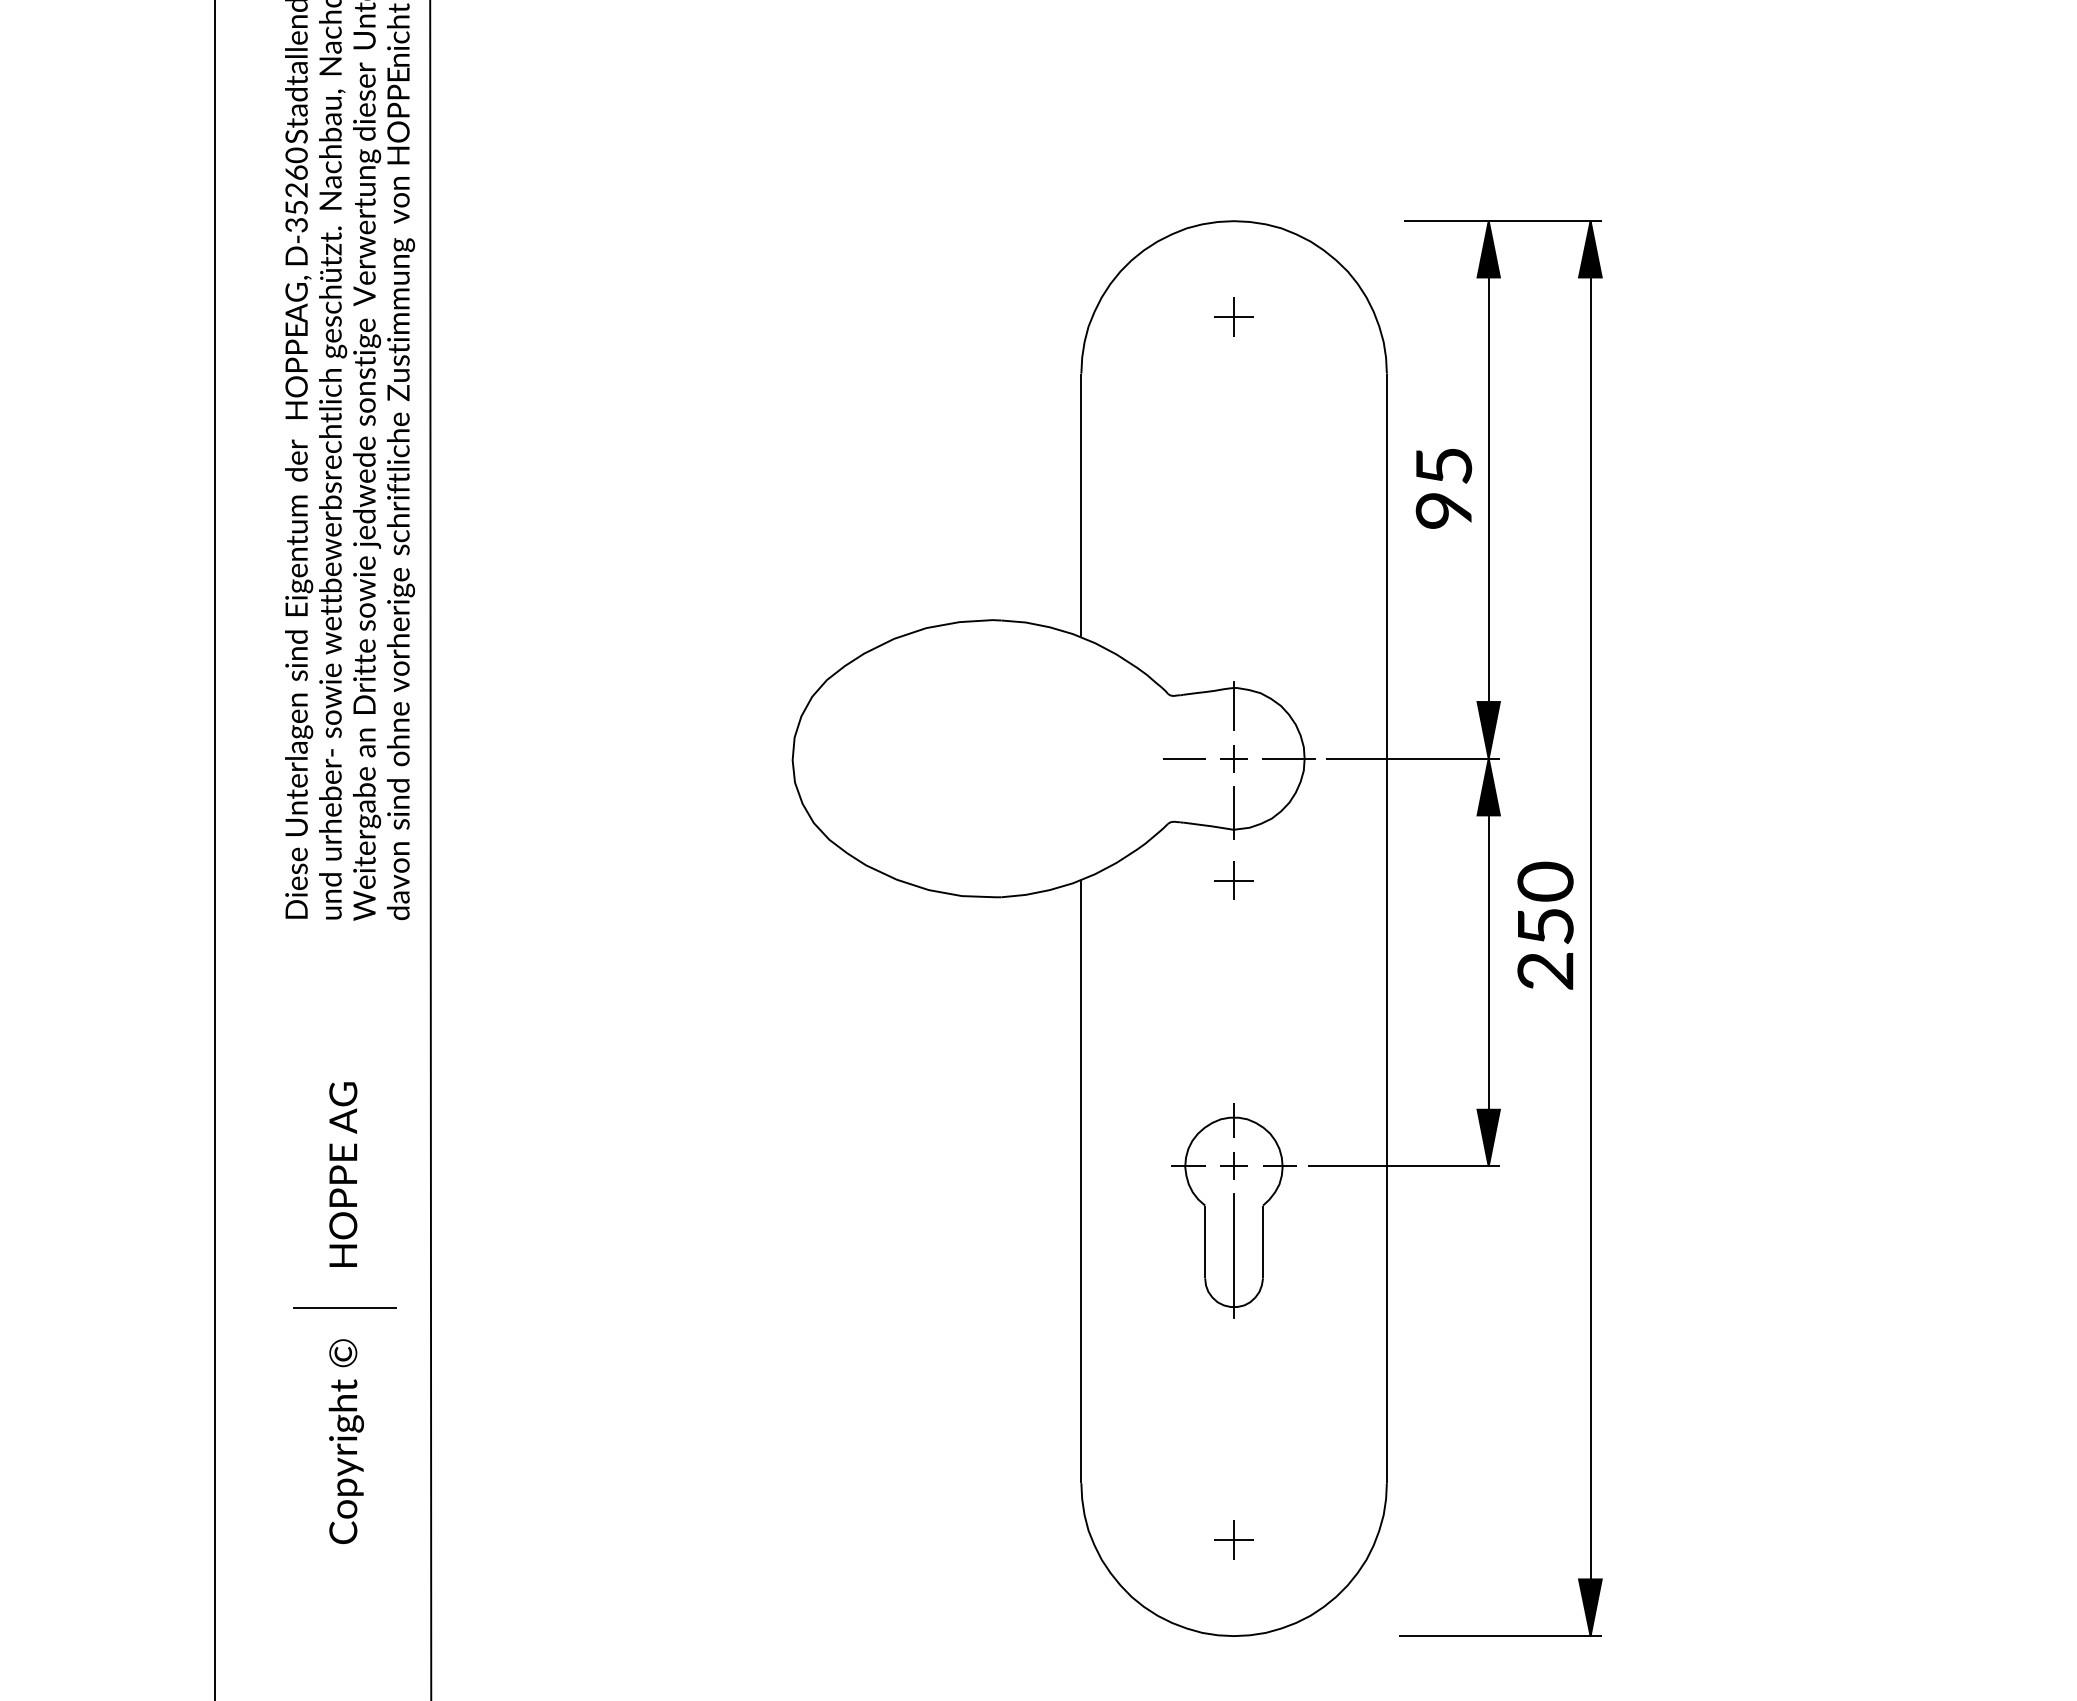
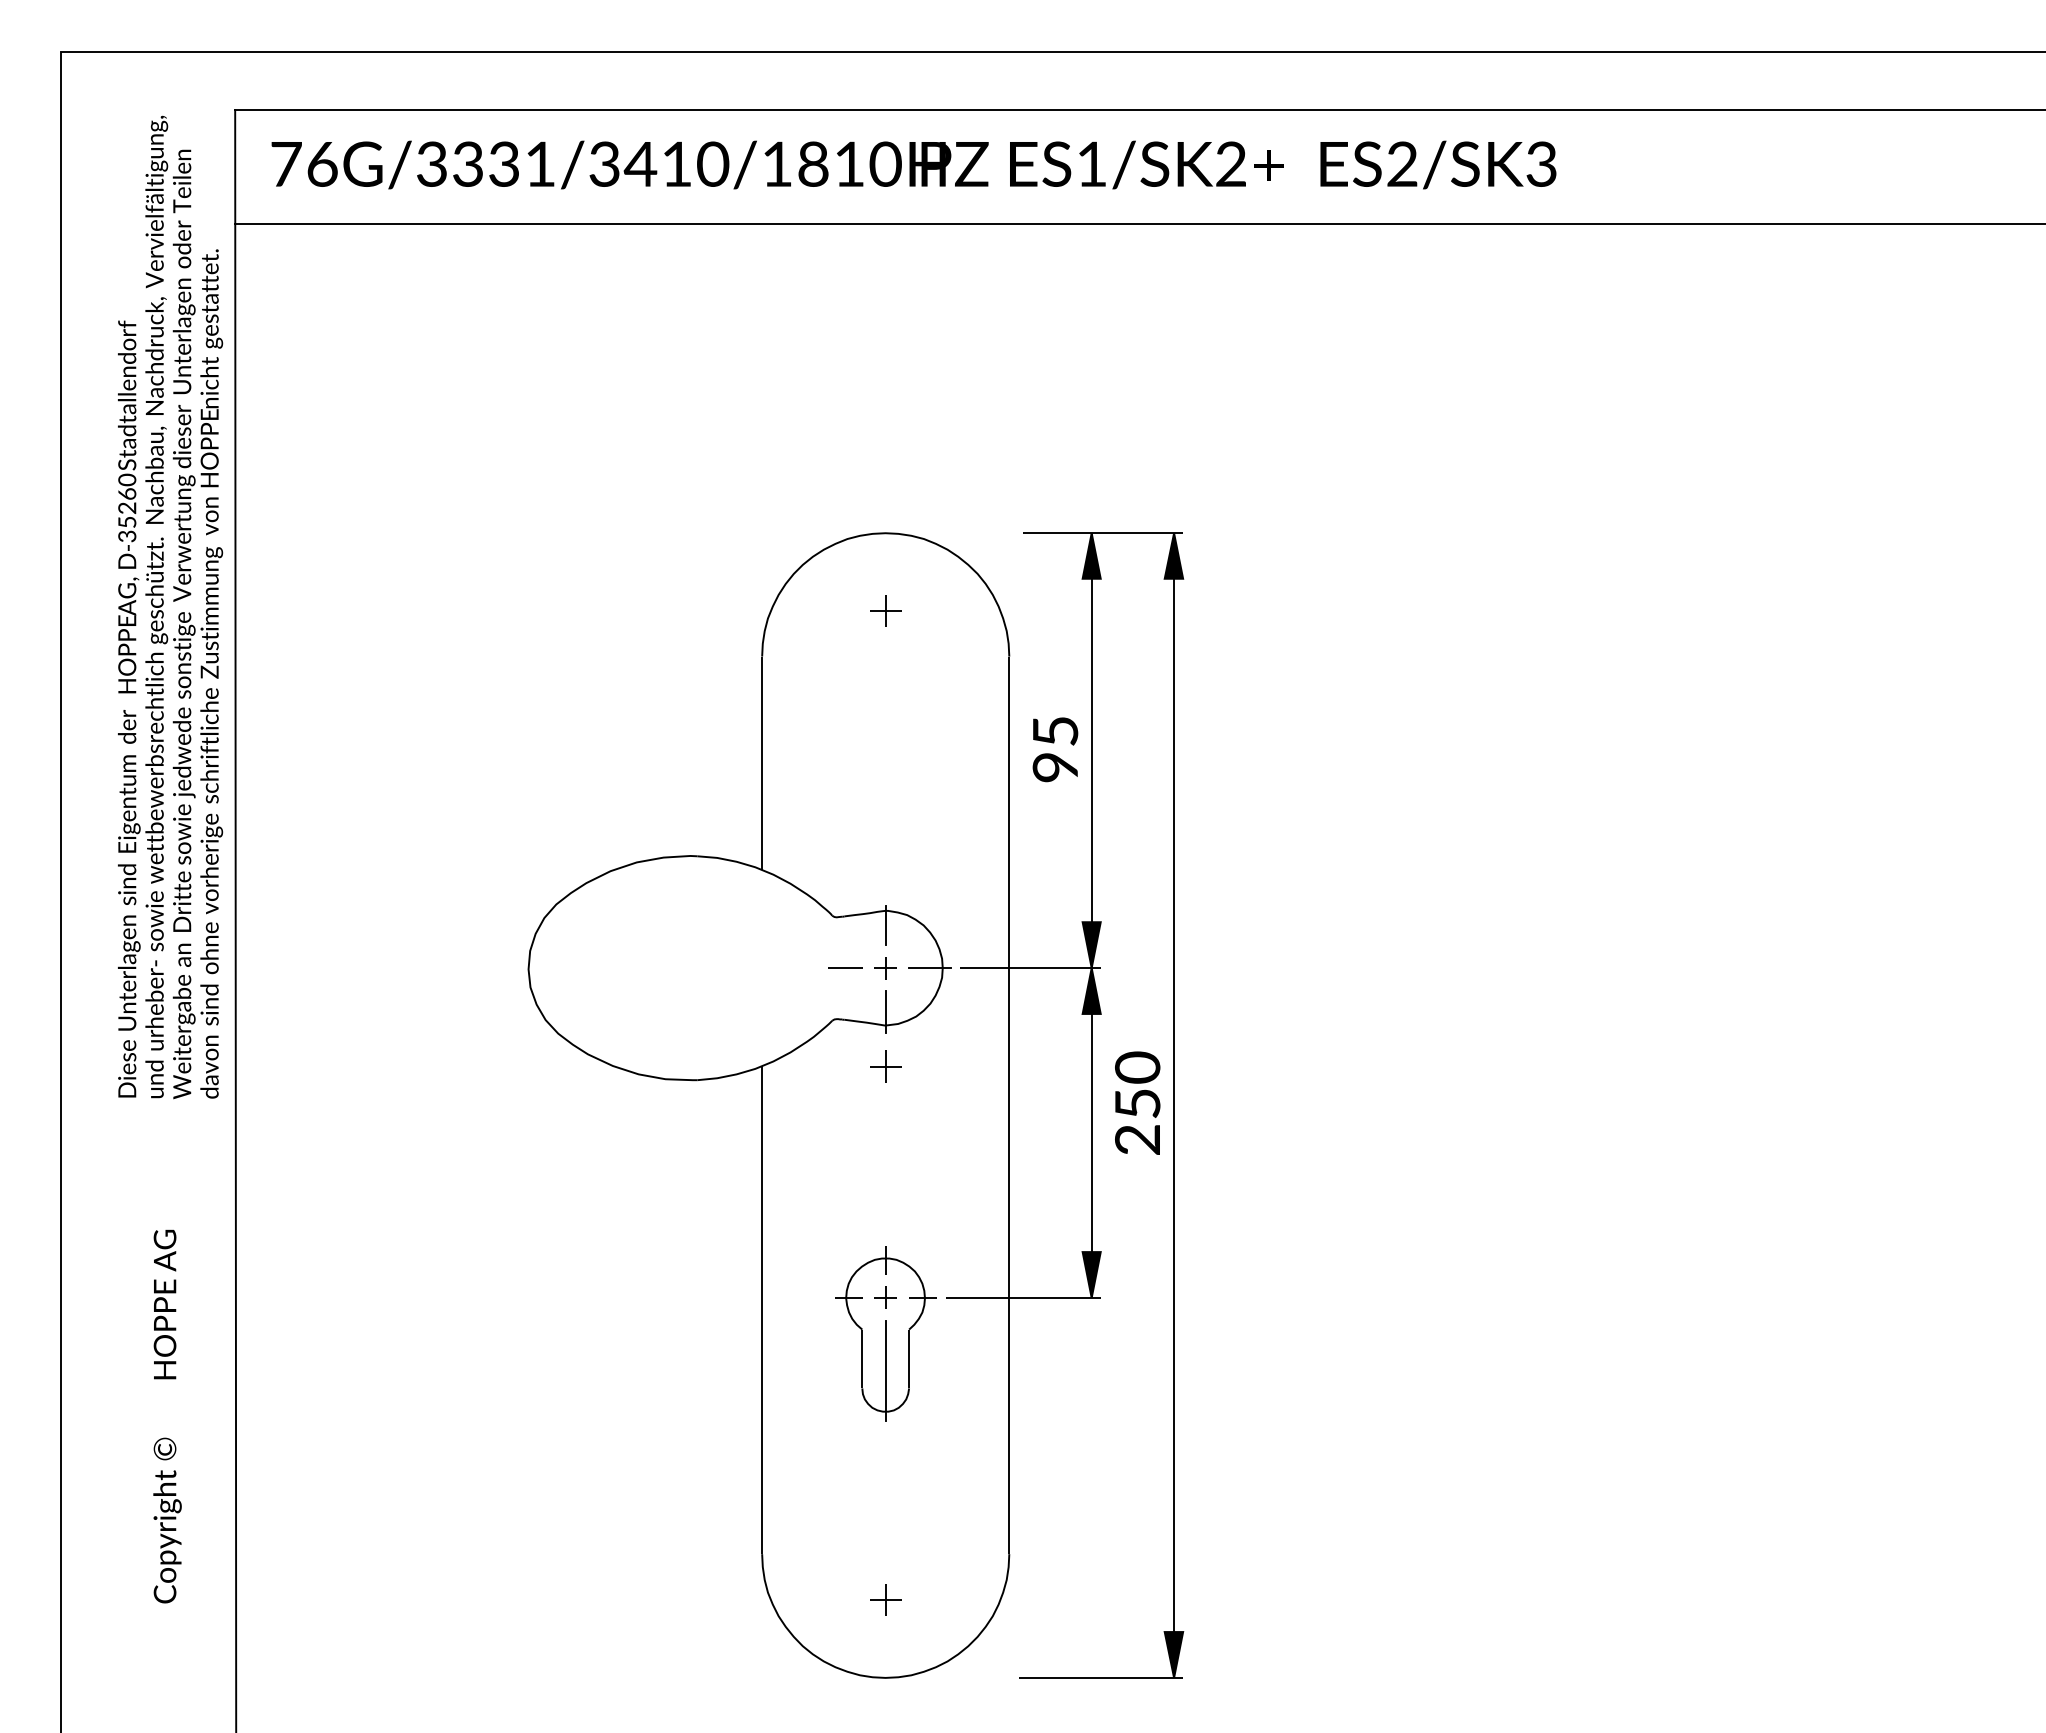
line: (345, 1308) -> (166, 1412), removed

